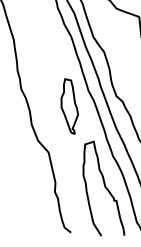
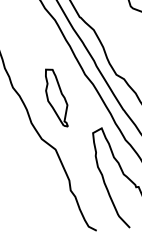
part: (69, 106) -> (56, 98), moved

